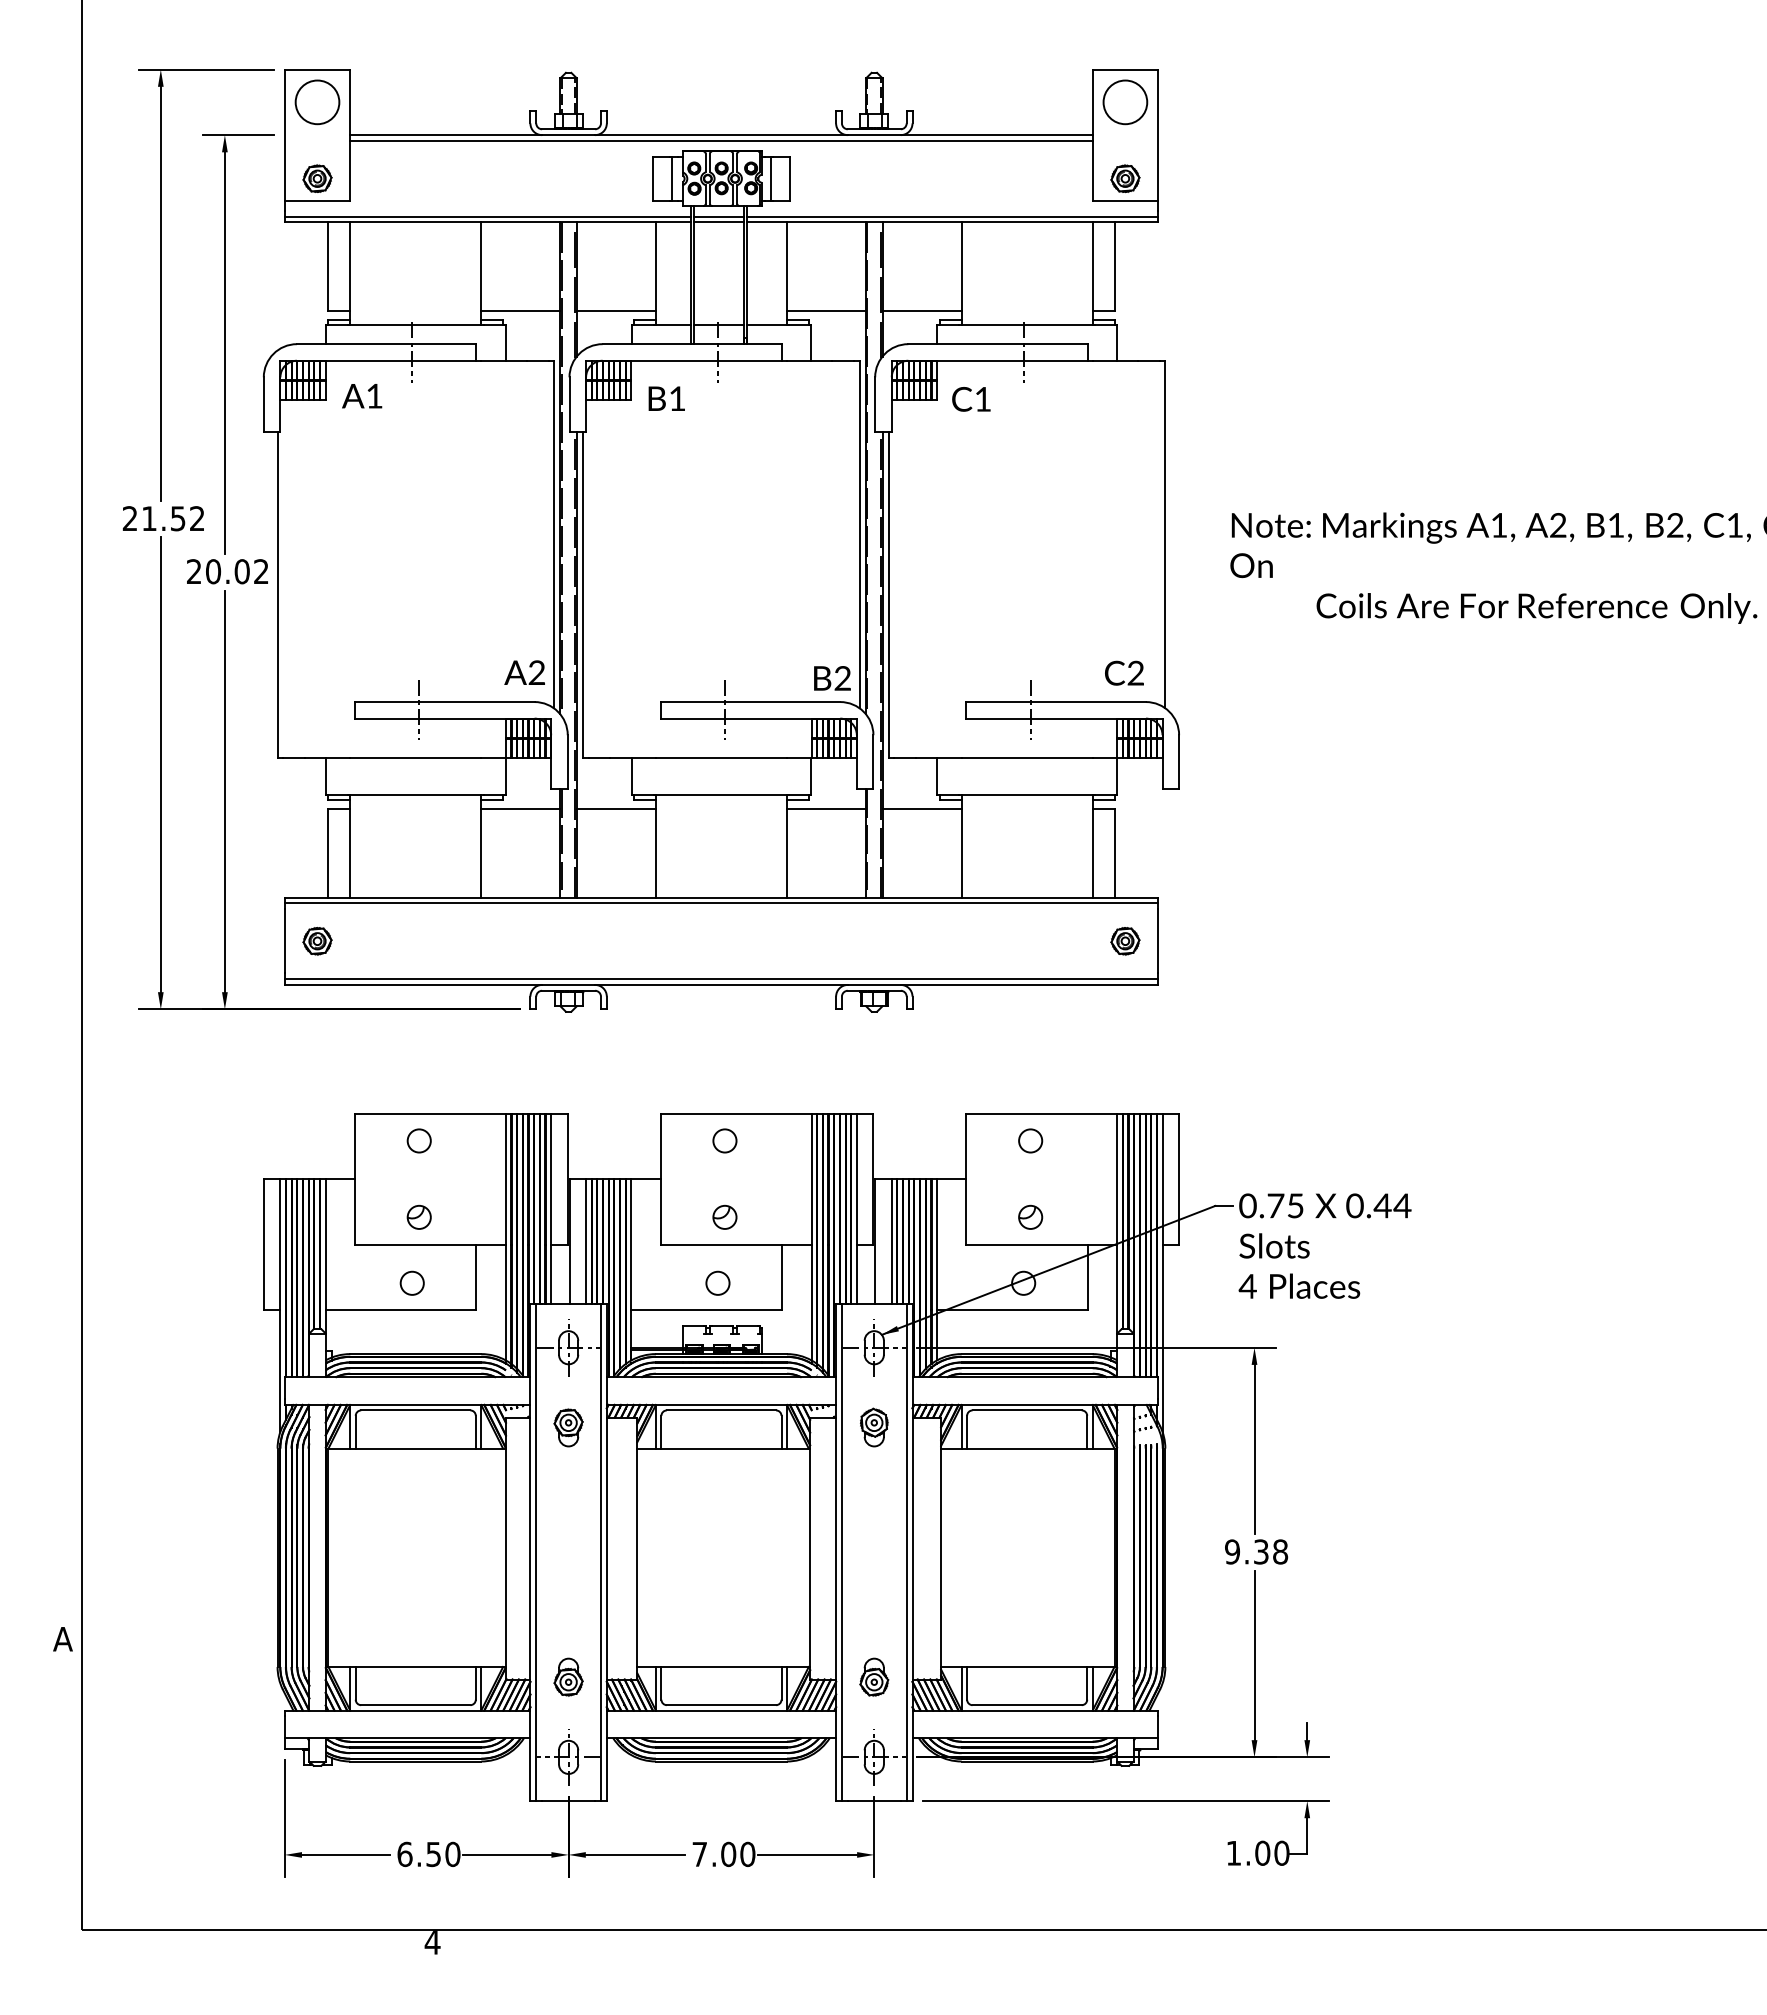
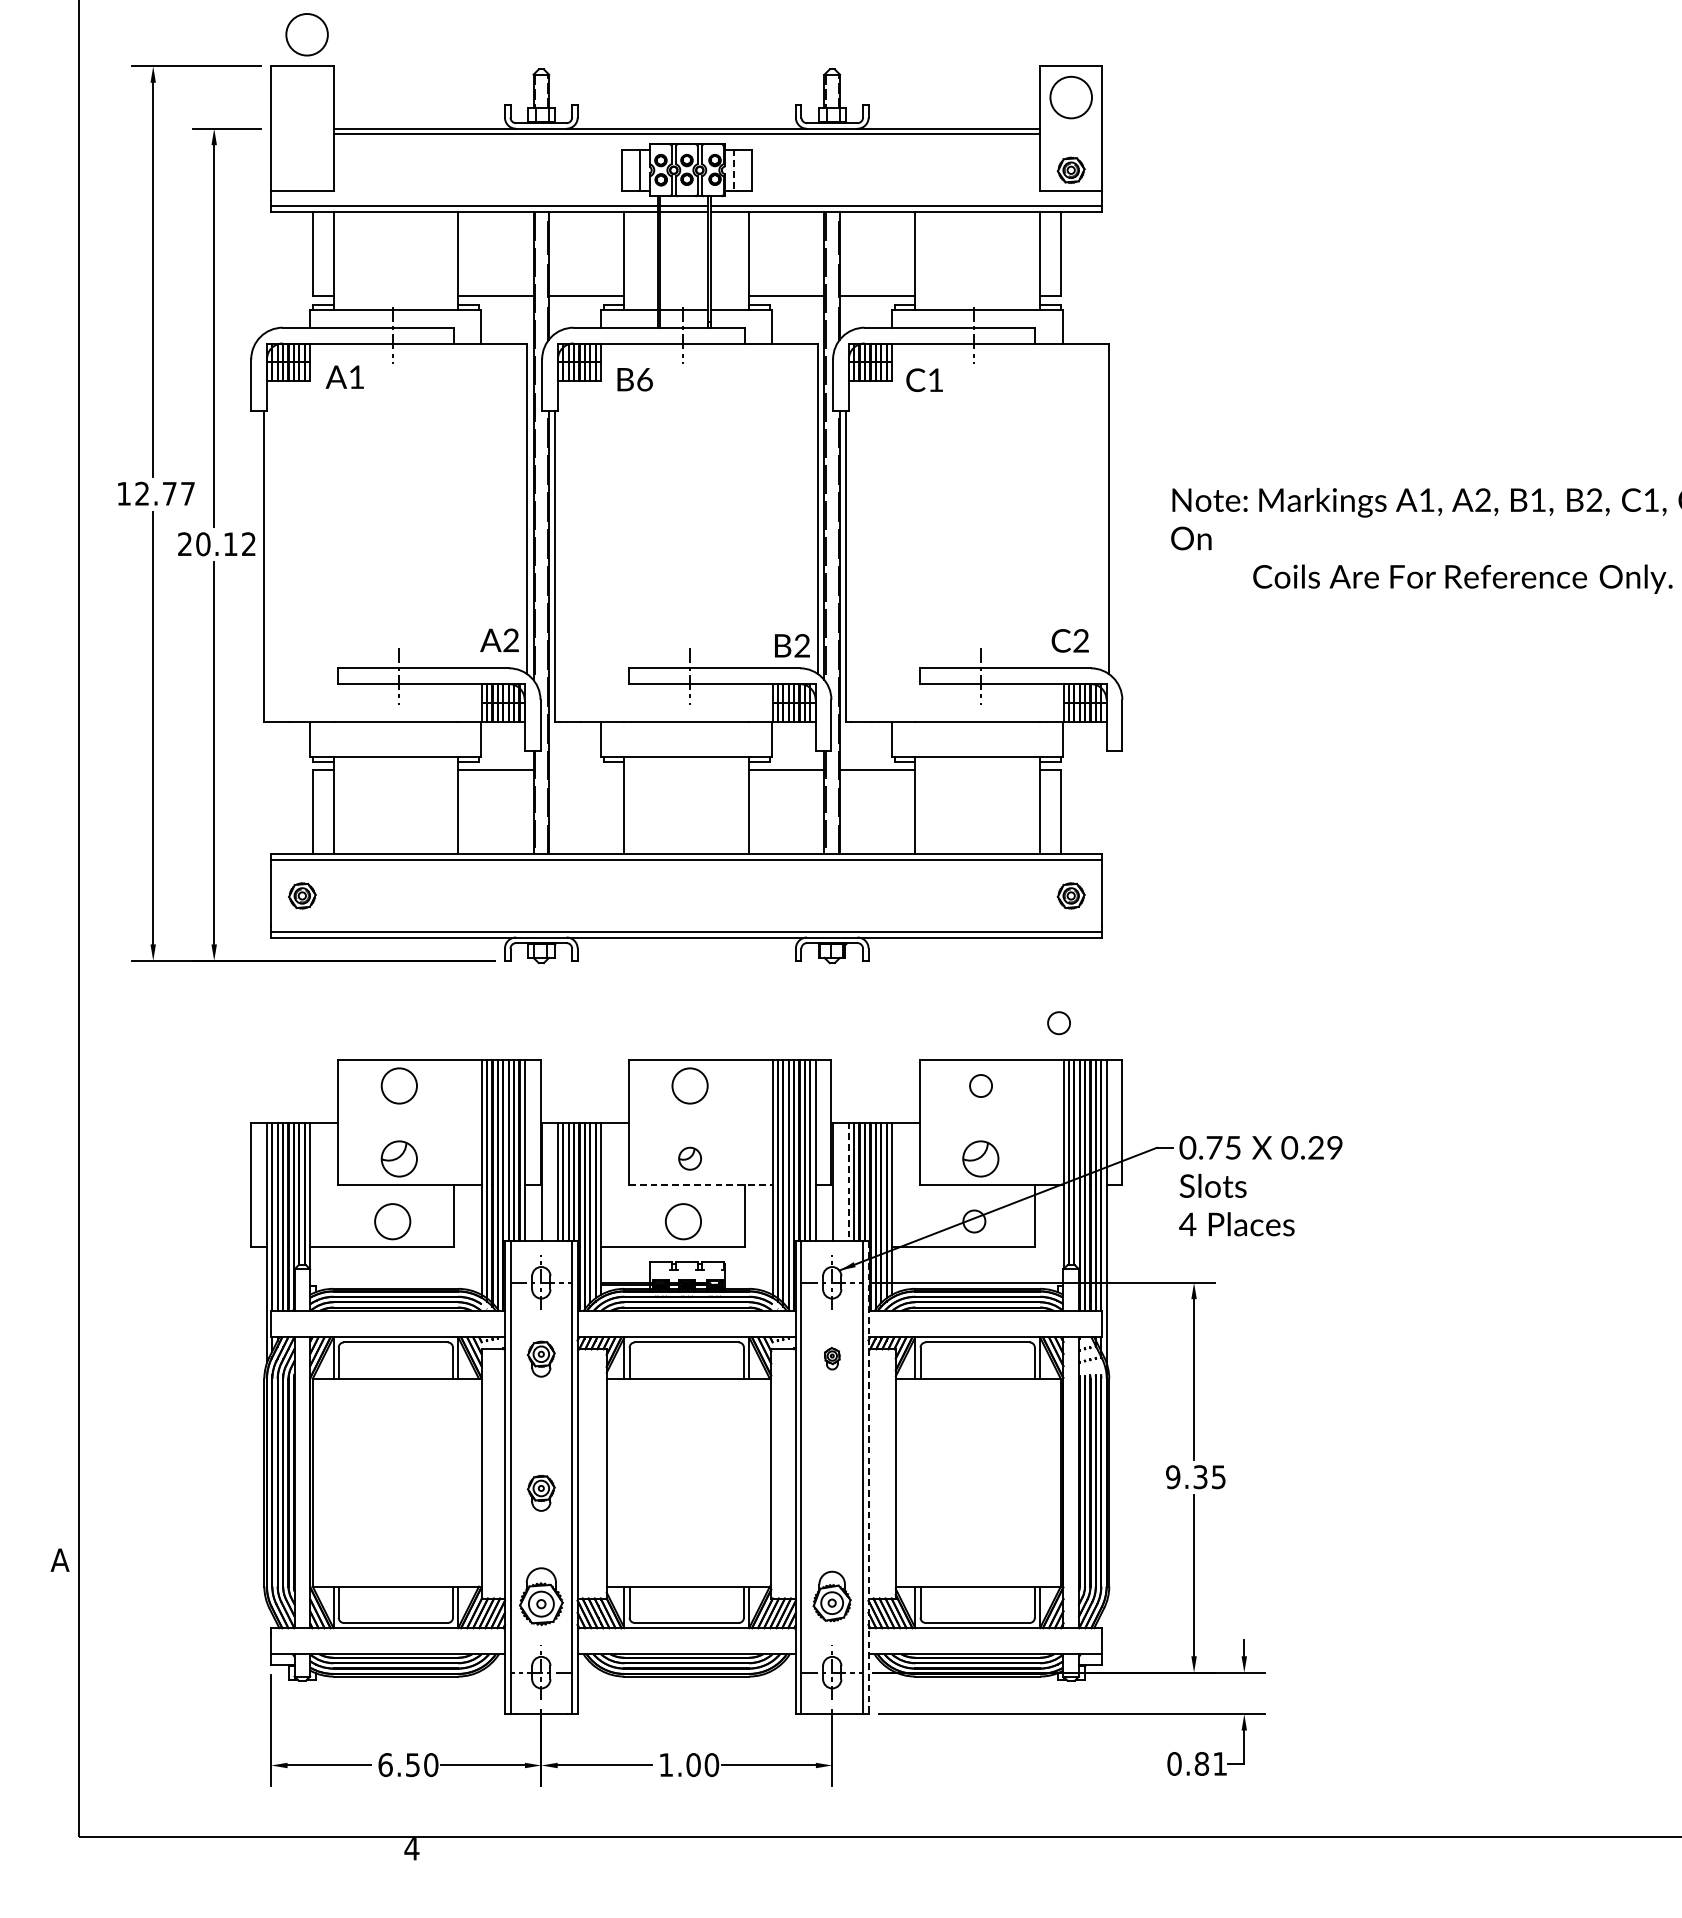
circle: (317, 102) -> (307, 34), moved
part: (317, 178) -> (302, 170), removed
line: (770, 178) -> (733, 170), solid -> dashed
text: (677, 398) -> (644, 379), B1 -> B6
text: (163, 518) -> (155, 493), 21.52 -> 12.77
text: (241, 571) -> (230, 544), 20.02 -> 20.12
line: (615, 808) -> (585, 769), removed
circle: (1112, 1074) -> (1058, 1022), added
circle: (418, 1140) -> (398, 1085), size x1.6
circle: (724, 1140) -> (689, 1085), size x1.6
text: (1392, 1205) -> (1325, 1147), 0.44 -> 0.29
part: (418, 1216) -> (398, 1157), size x1.6
part: (1030, 1216) -> (980, 1157), size x1.6
line: (891, 1242) -> (848, 1182), solid -> dashed
line: (736, 1244) -> (701, 1184), solid -> dashed
circle: (411, 1282) -> (391, 1220), size x1.6
circle: (717, 1282) -> (683, 1220), size x1.6
part: (874, 1427) -> (832, 1358), size x0.6
text: (1280, 1551) -> (1218, 1476), 9.38 -> 9.35
line: (912, 1553) -> (868, 1478), solid -> dashed
part: (568, 1568) -> (541, 1492), added
part: (568, 1676) -> (541, 1595), size x1.6
part: (874, 1676) -> (832, 1595), size x1.4
text: (1257, 1852) -> (1196, 1763), 1.00 -> 0.81
text: (699, 1854) -> (665, 1765), 7.00 -> 1.00

